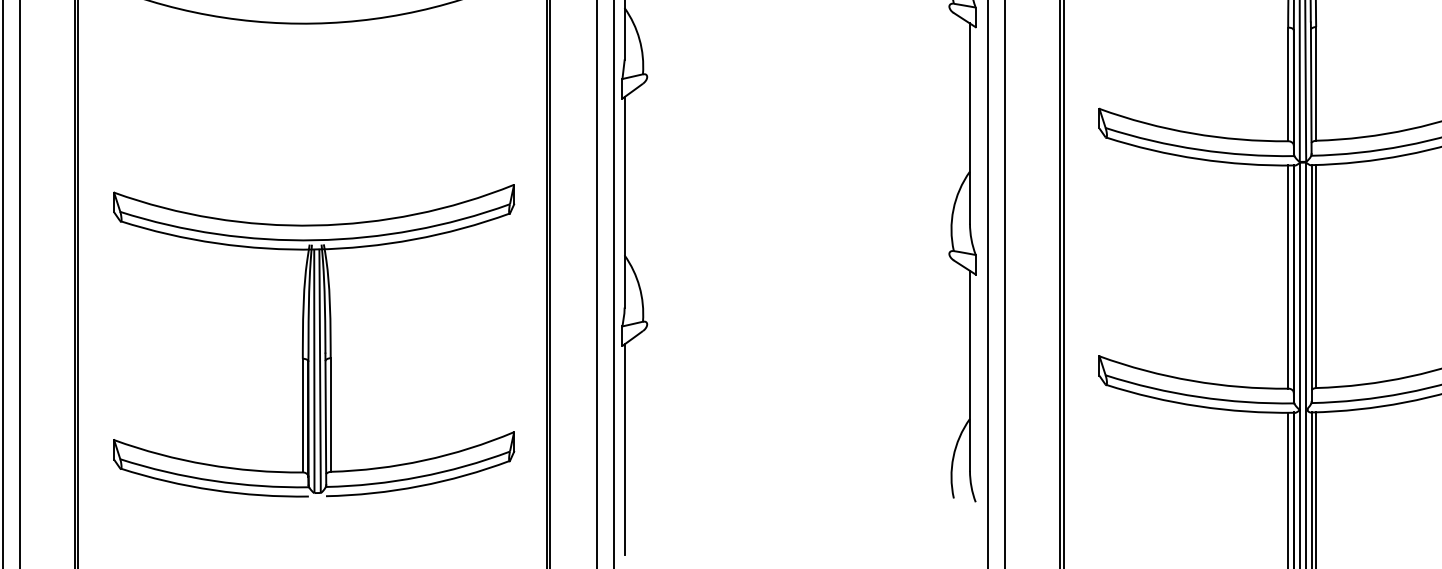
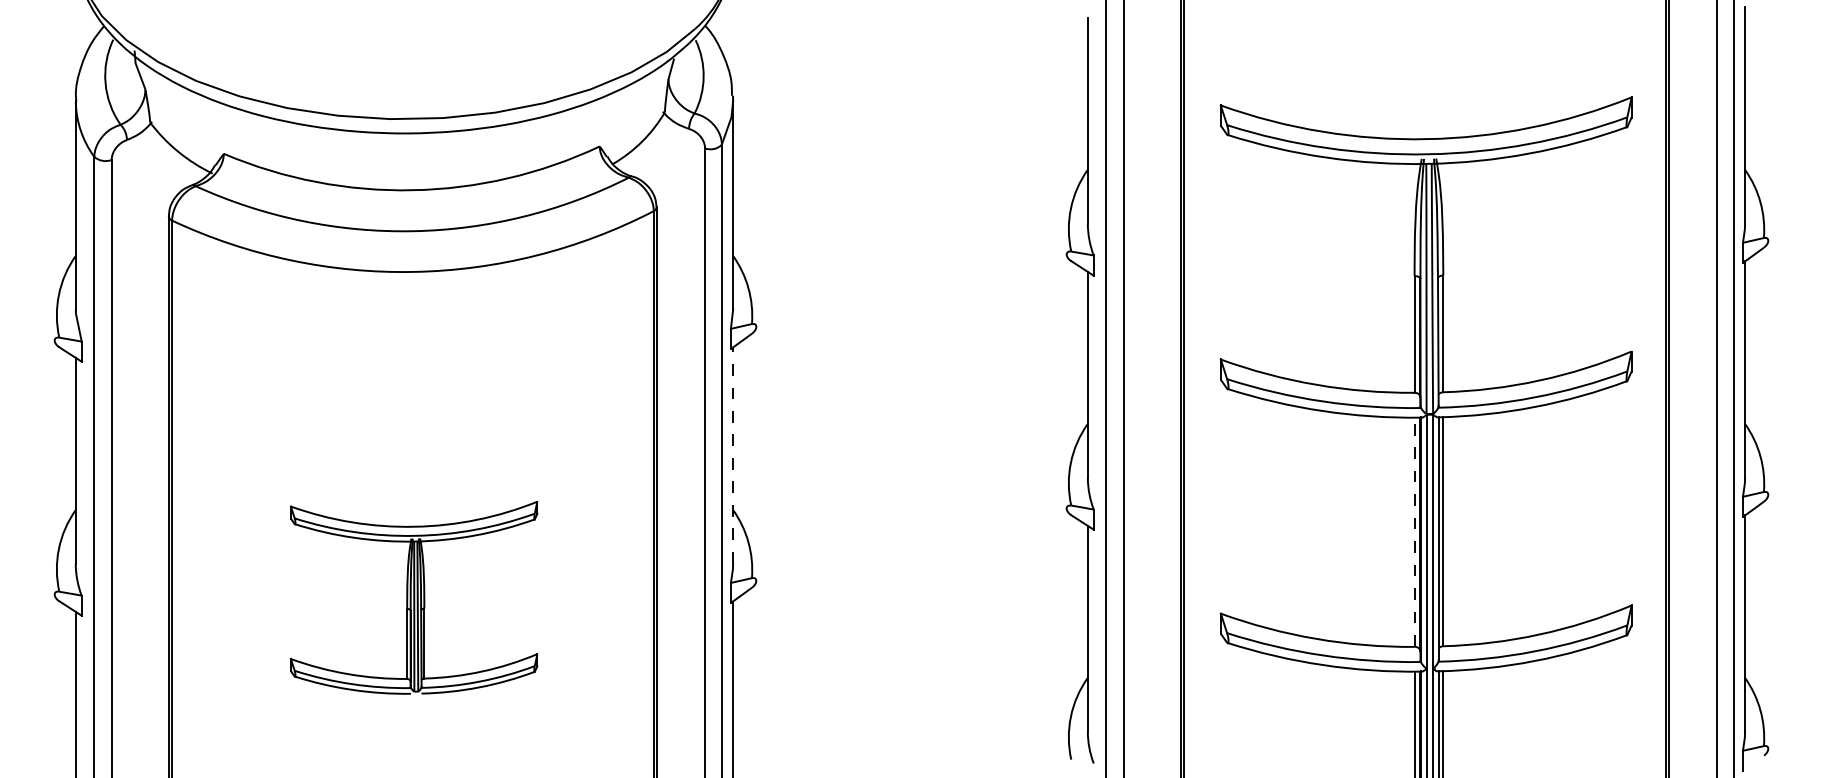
line: (624, 202) -> (733, 455), solid -> dashed
line: (1288, 277) -> (1414, 532), solid -> dashed
part: (313, 340) -> (413, 597), size x0.6

